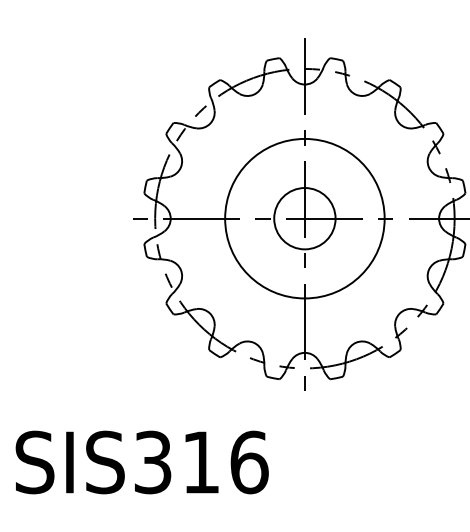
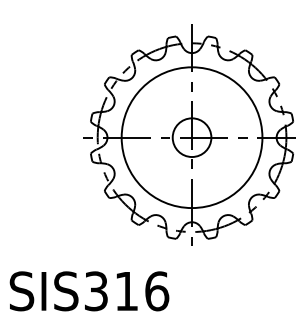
circle: (304, 218) -> (191, 137), size x1.4

